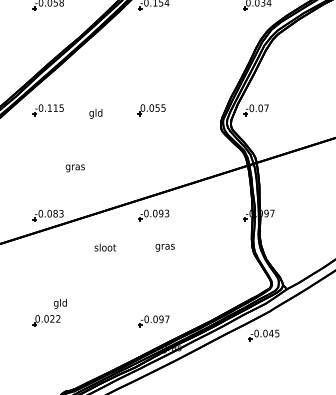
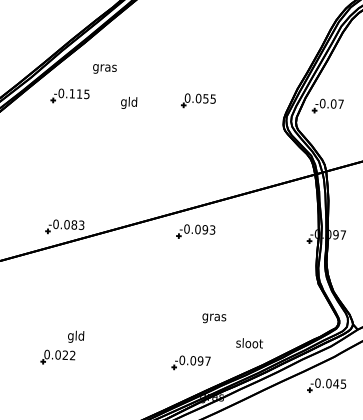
text: (74, 168) -> (103, 69), moved
text: (105, 247) -> (249, 343), moved
text: (164, 247) -> (213, 318), moved

